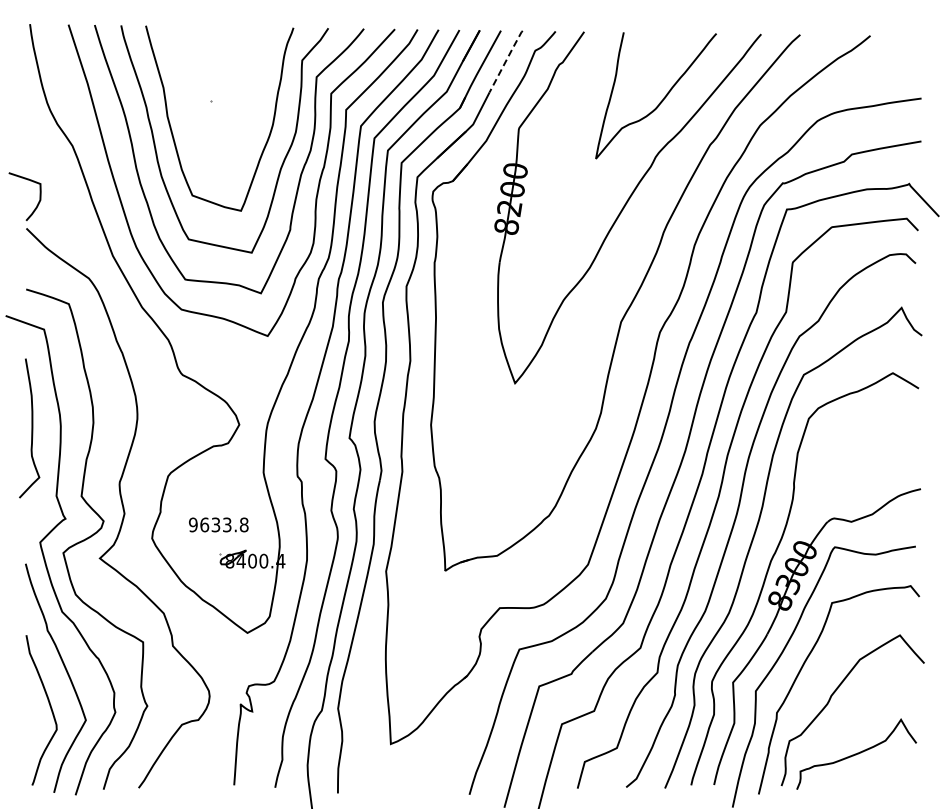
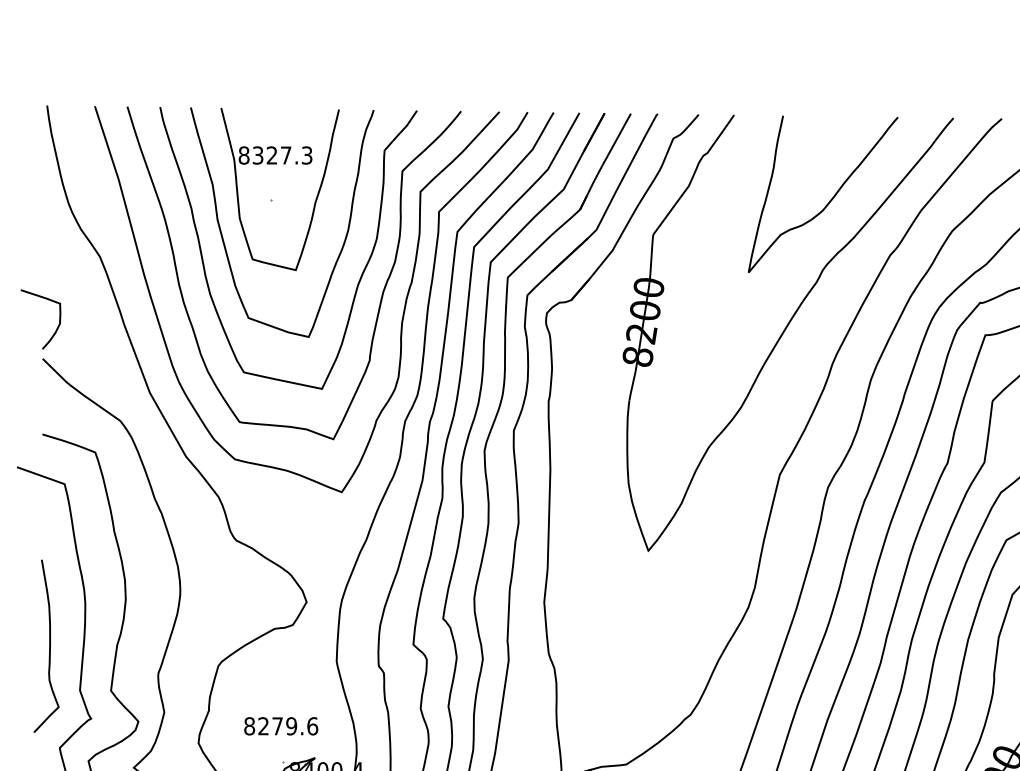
line: (506, 60) -> (637, 150), dashed -> solid
part: (215, 71) -> (277, 164), added
curve: (31, 428) -> (48, 646), moved
text: (218, 524) -> (280, 725), 9633.8 -> 8279.6

